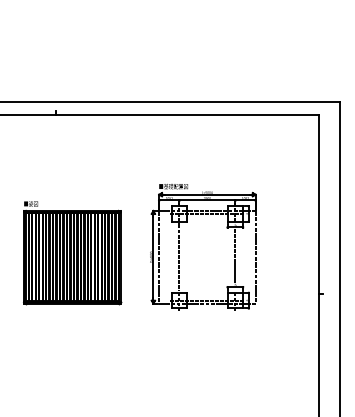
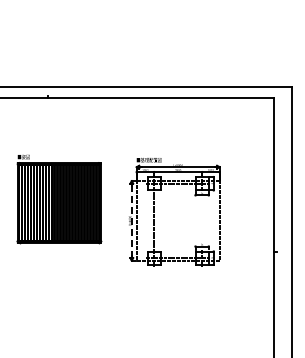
part: (72, 253) -> (59, 199), moved
line: (235, 255) -> (202, 219), removed
line: (153, 256) -> (131, 220), solid -> dashed

